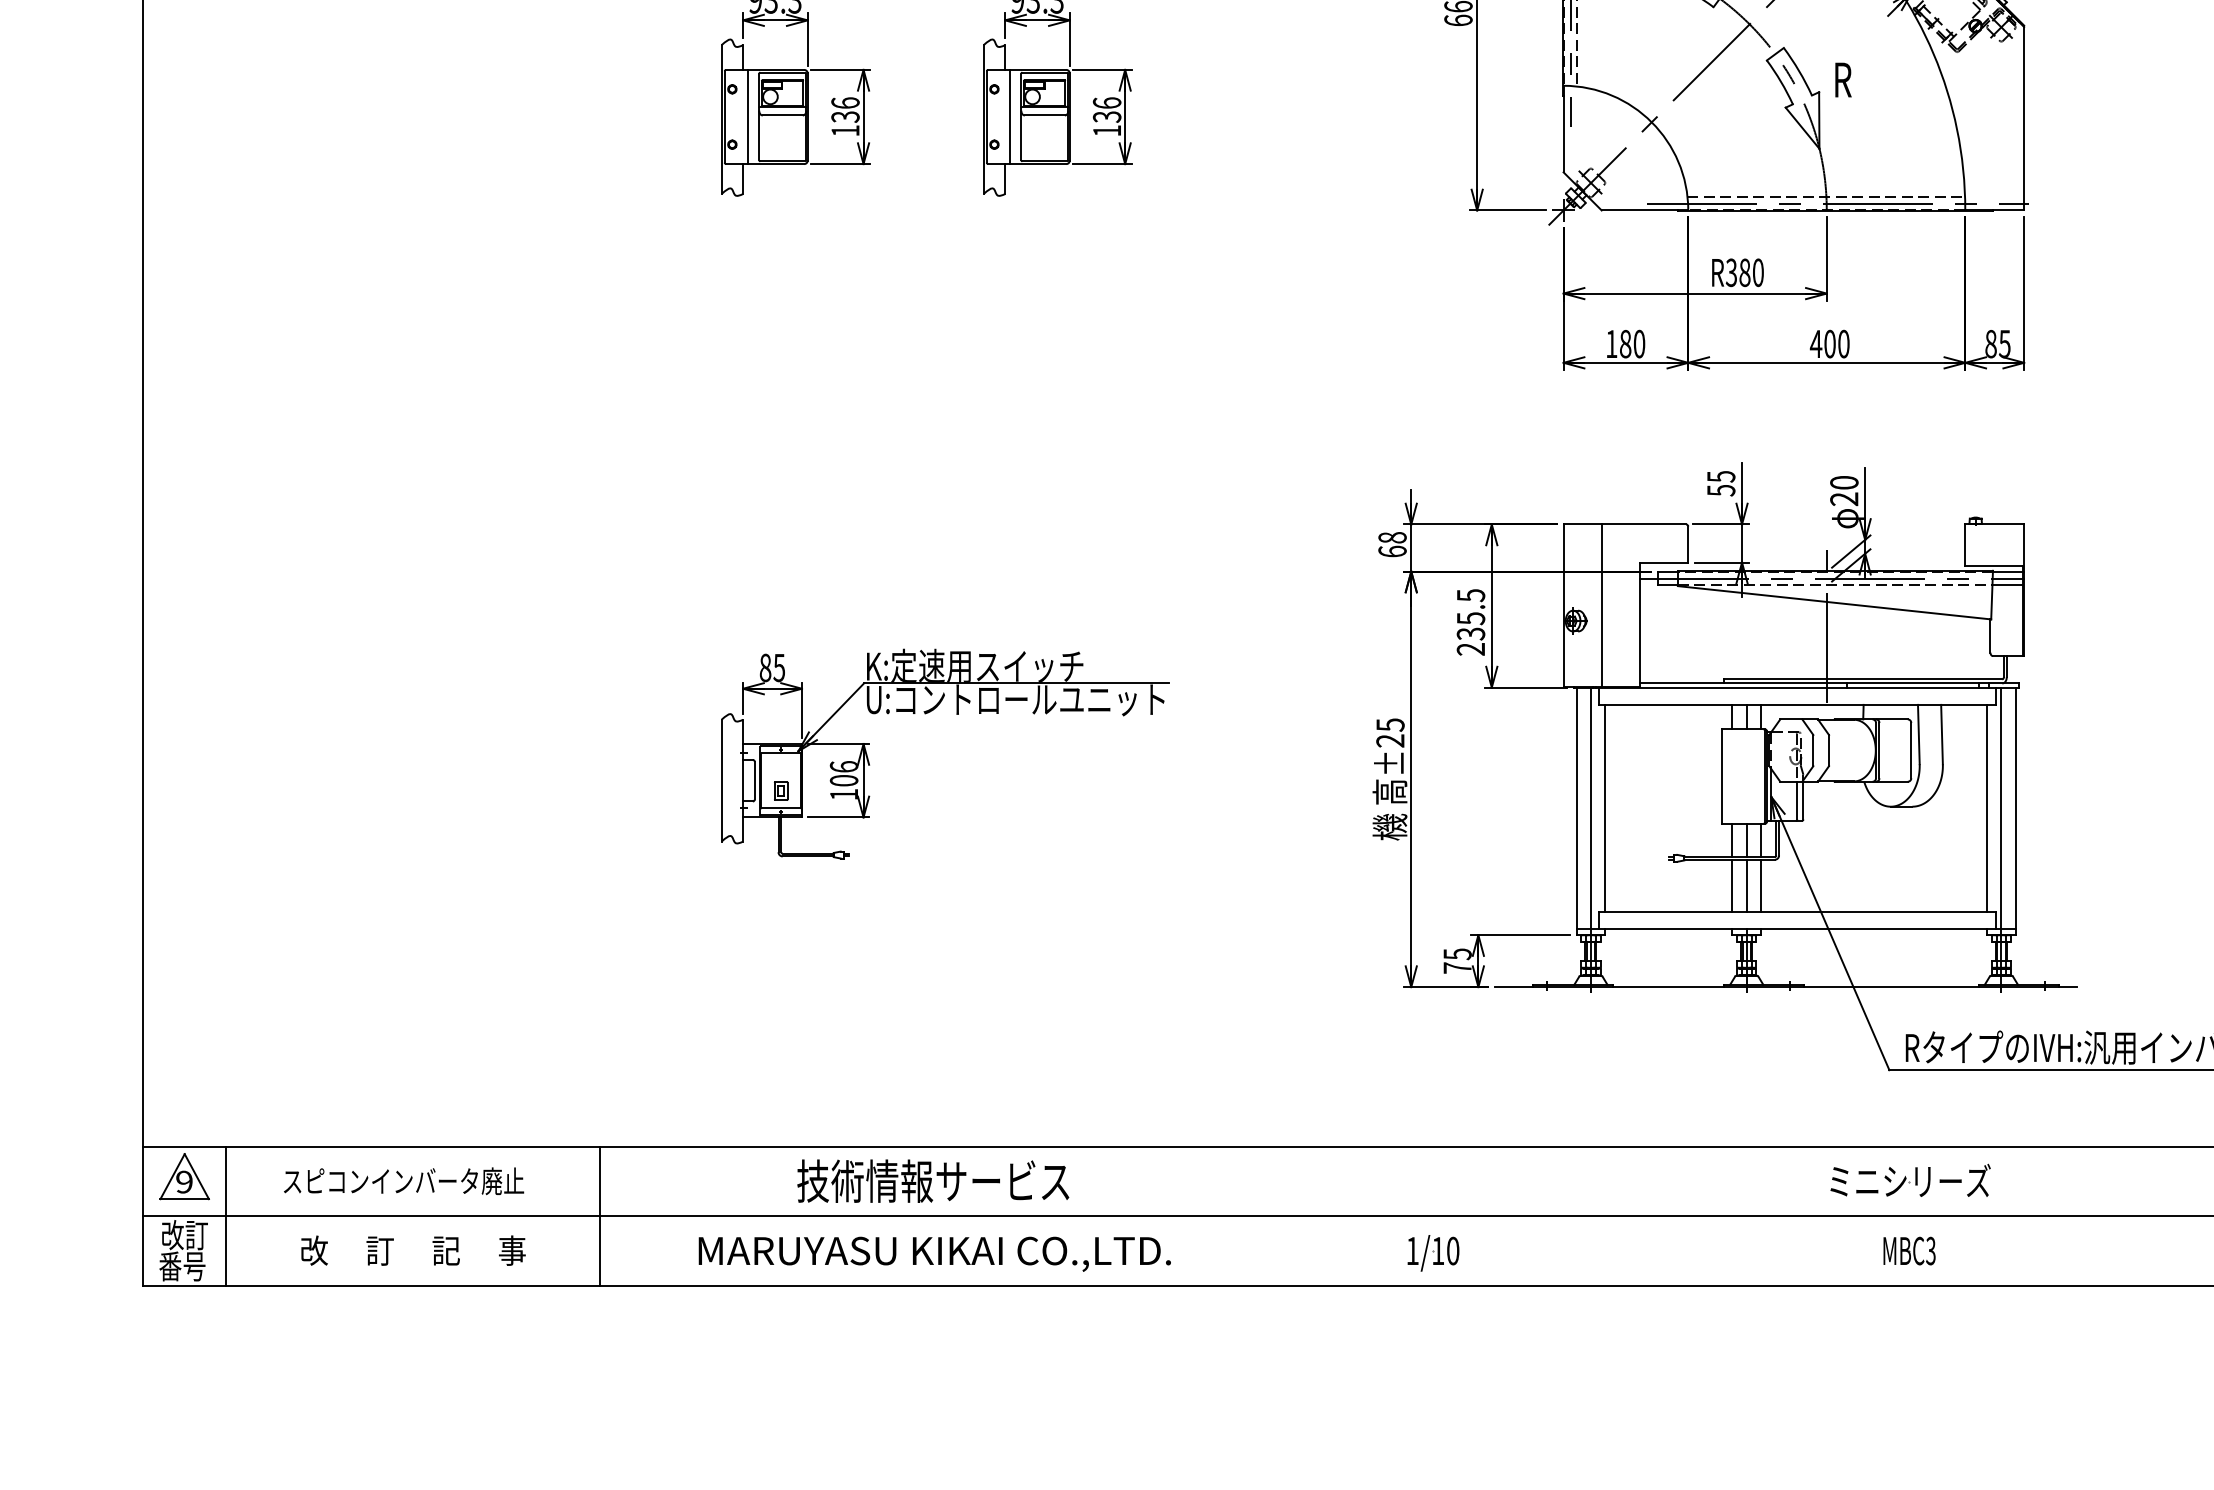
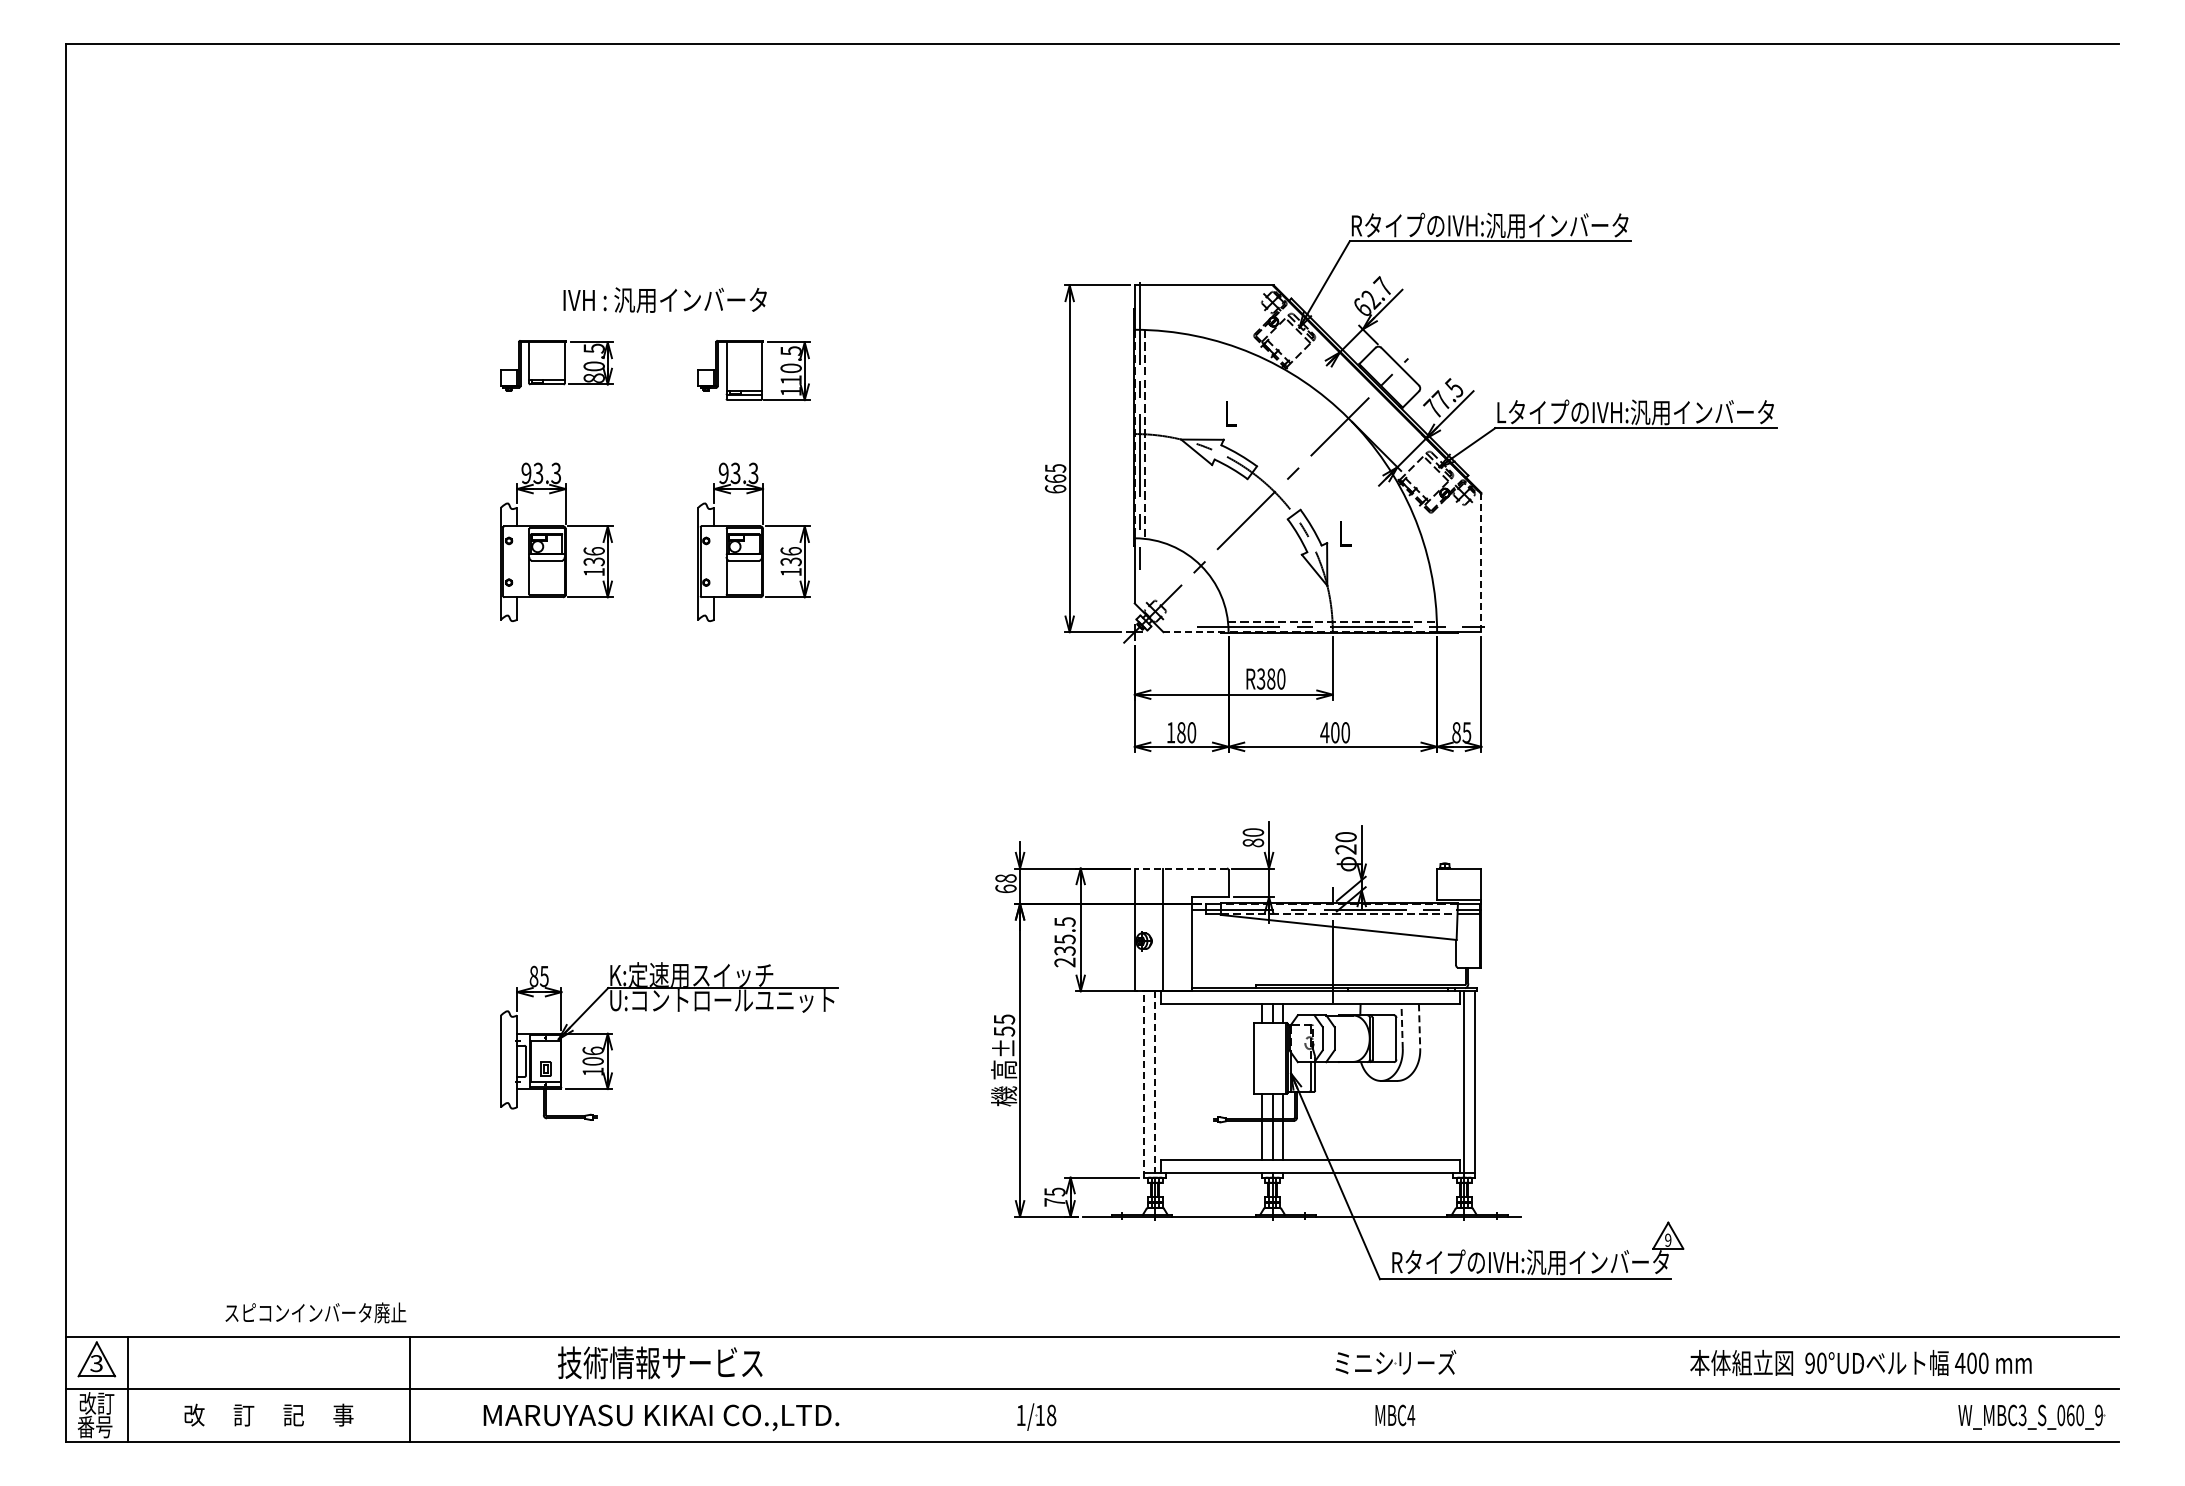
text: (1843, 79) -> (1345, 533), R -> L
line: (747, 116) -> (520, 561), removed
line: (1009, 116) -> (717, 561), removed
line: (2024, 117) -> (1481, 562), solid -> dashed
line: (1645, 210) -> (1196, 632), solid -> dashed
text: (1720, 483) -> (1252, 837), 55 -> 80
line: (1624, 524) -> (1180, 868), solid -> dashed
line: (1919, 734) -> (1402, 1026), solid -> dashed
line: (1941, 735) -> (1419, 1027), solid -> dashed
text: (1390, 741) -> (1004, 1031), ±25 -> ±55
line: (1605, 807) -> (1166, 1081), removed
line: (1987, 807) -> (1453, 1081), removed
line: (1576, 810) -> (1144, 1083), solid -> dashed
line: (1591, 811) -> (1155, 1084), solid -> dashed
text: (403, 1180) -> (315, 1312), moved
text: (184, 1182) -> (96, 1363), 9 -> 3
text: (1453, 1251) -> (1051, 1415), 1/10 -> 1/18
text: (1931, 1251) -> (1411, 1415), MBC3 -> MBC4

